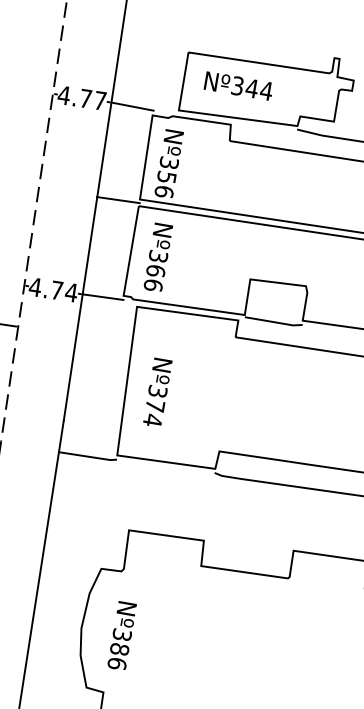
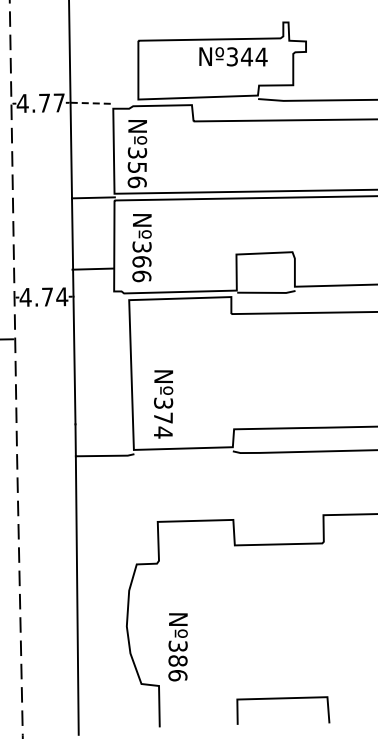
text: (238, 85) -> (233, 56), moved
line: (132, 106) -> (92, 103), solid -> dashed
line: (102, 296) -> (92, 268), moved
text: (157, 392) -> (163, 404), moved
text: (121, 636) -> (177, 647), moved

